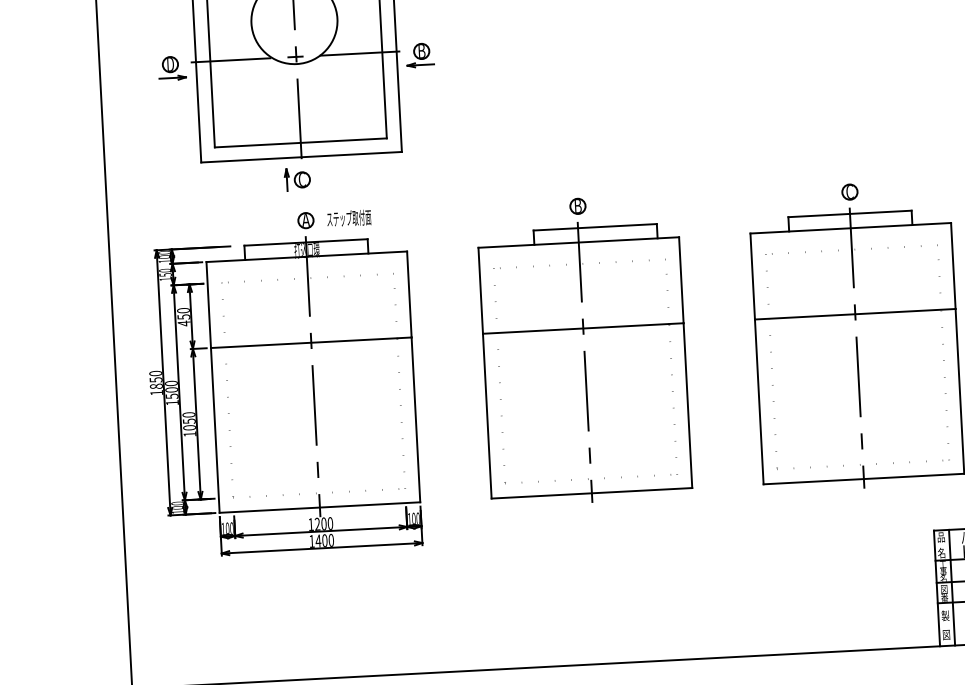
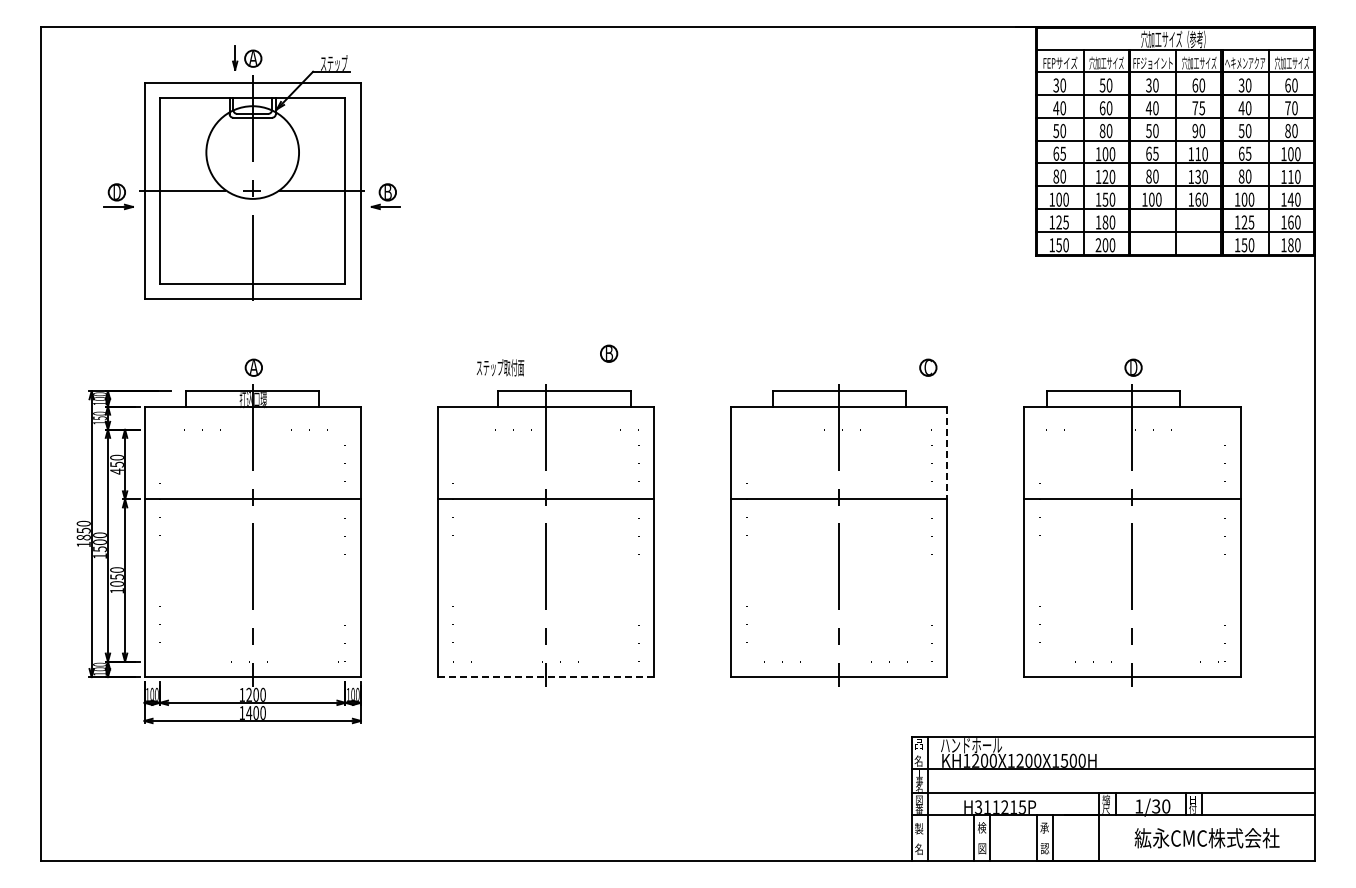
part: (296, 179) -> (246, 322), removed
part: (850, 191) -> (928, 367), moved
part: (578, 206) -> (609, 353), moved
text: (349, 218) -> (500, 367), moved
line: (953, 266) -> (947, 453), solid -> dashed
line: (591, 493) -> (545, 677), solid -> dashed
text: (945, 634) -> (918, 848), 図 -> 名

